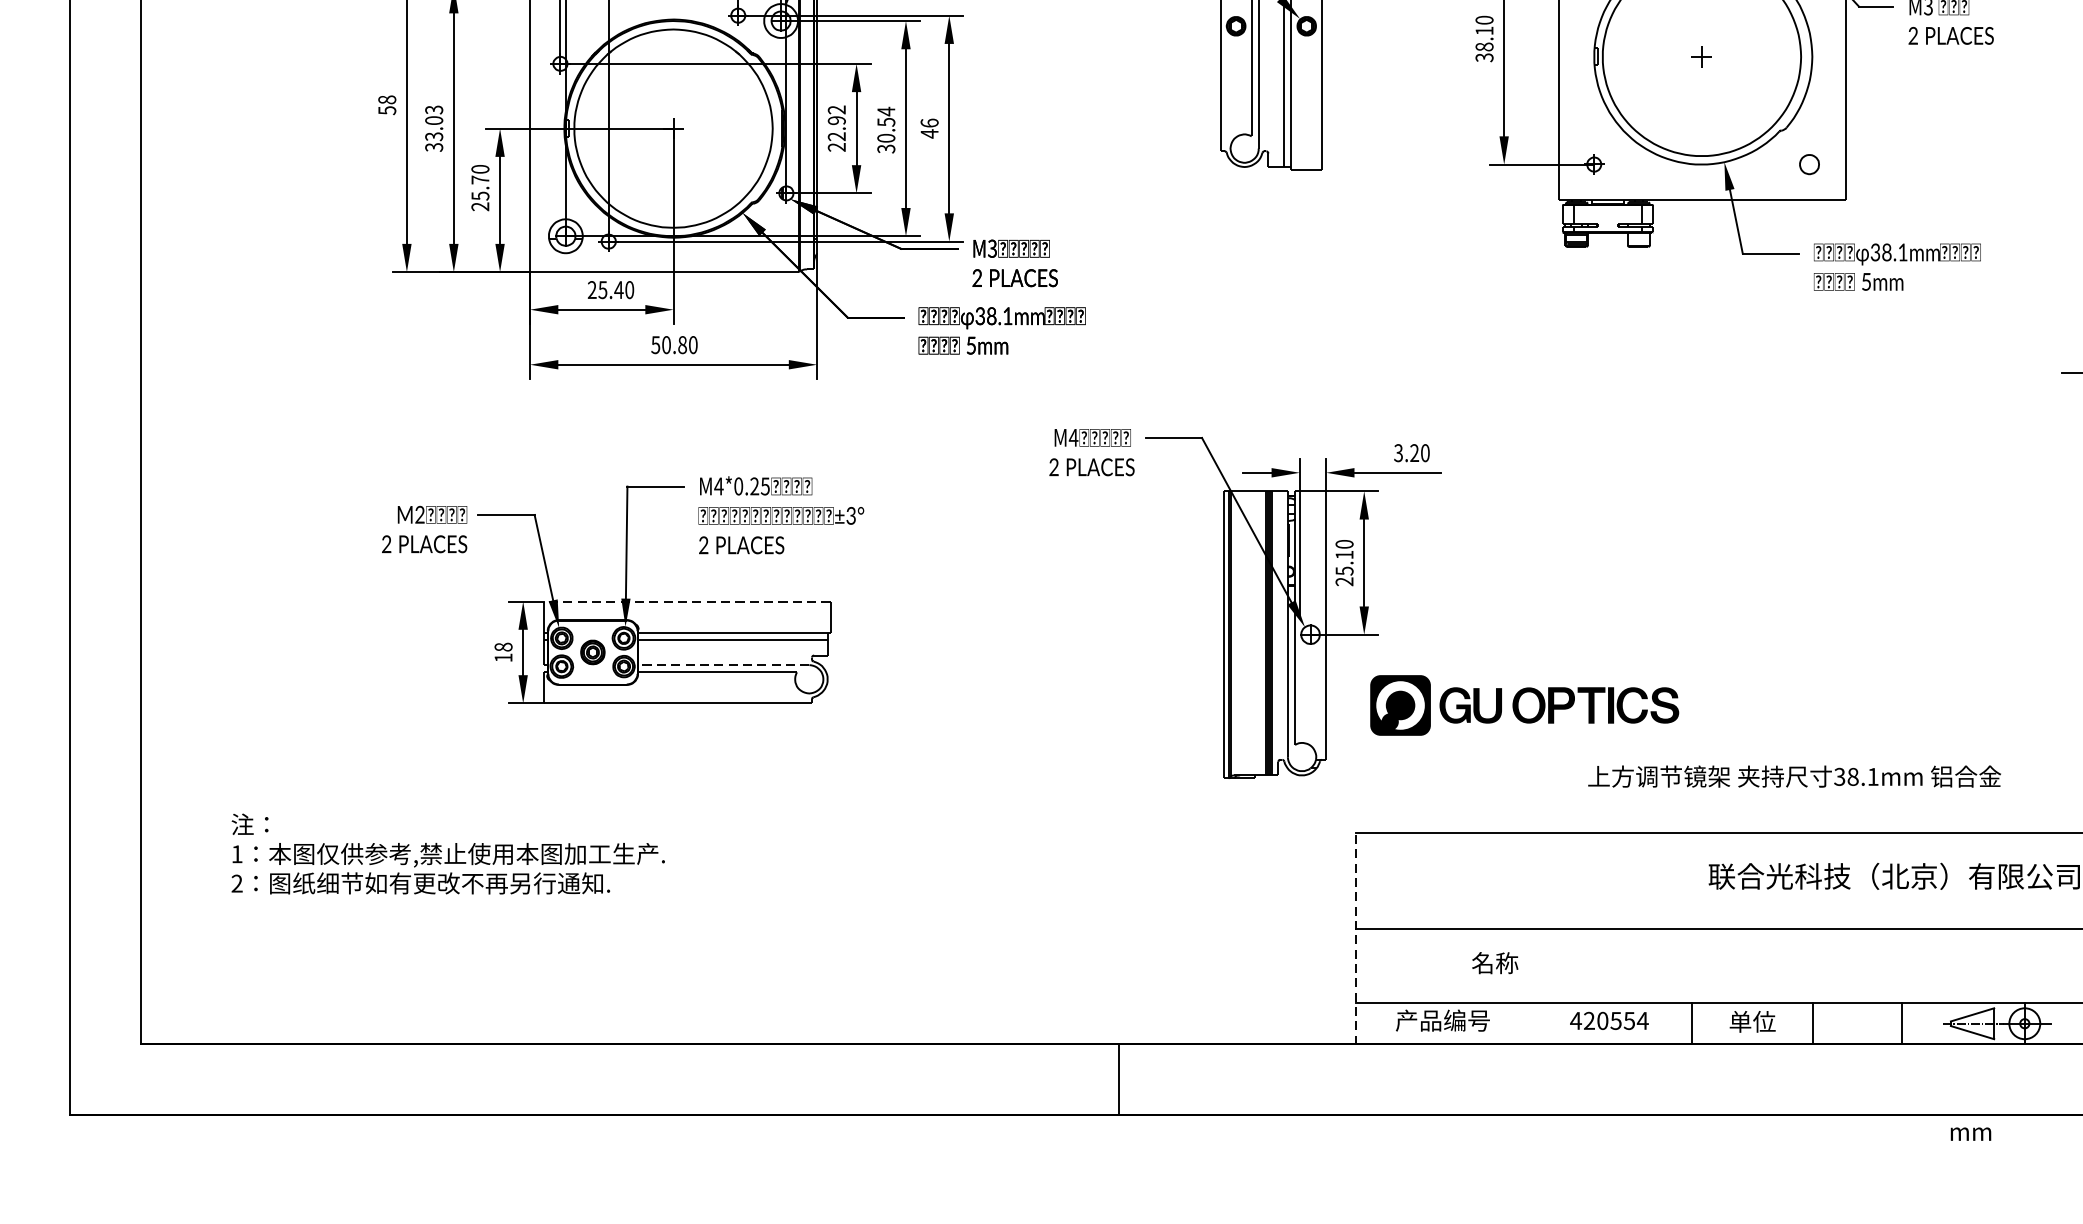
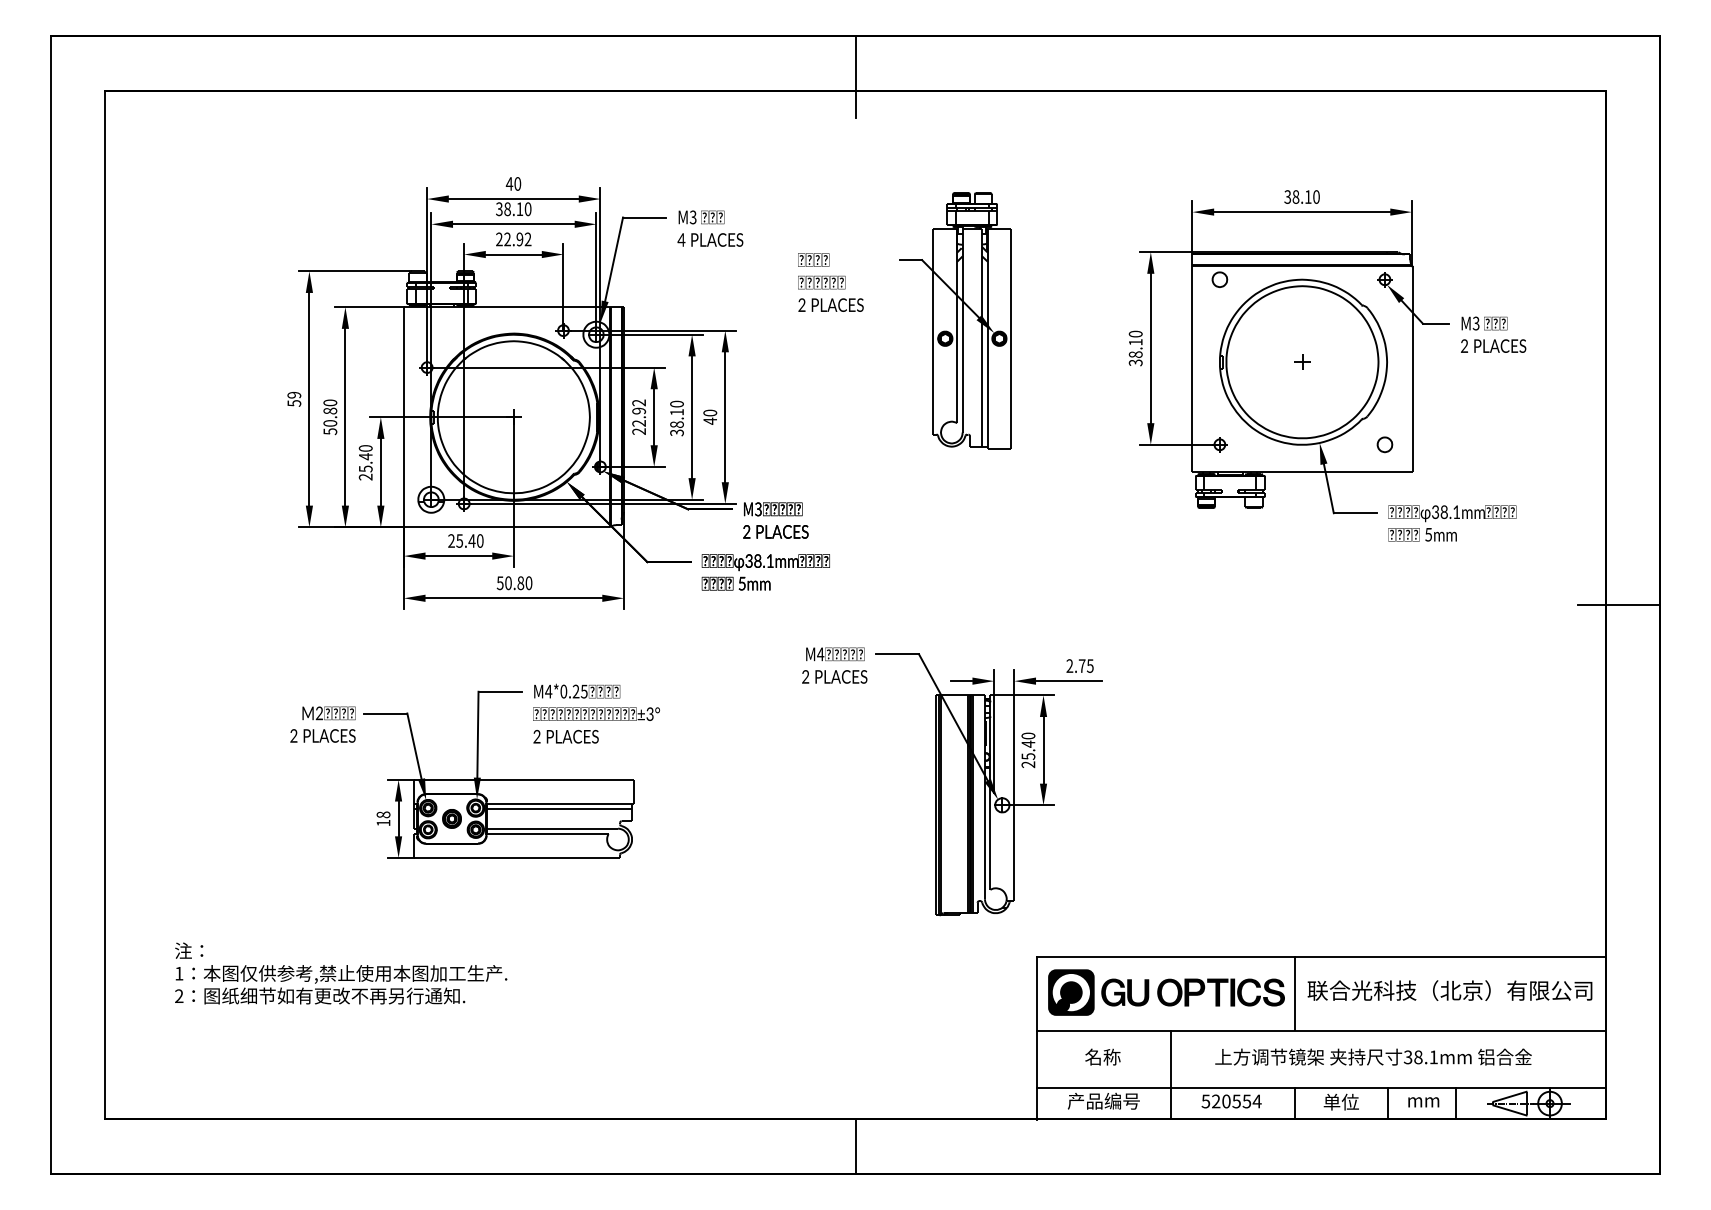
text: (387, 98) -> (294, 394), 58 -> 59
text: (928, 122) -> (709, 412), 46 -> 40
text: (885, 123) -> (676, 413), 30.54 -> 38.10
text: (434, 127) -> (330, 416), 33.03 -> 50.80
text: (480, 179) -> (365, 456), 25.70 -> 25.40
text: (1411, 452) -> (1079, 665), 3.20 -> 2.75
text: (1344, 554) -> (1028, 743), 25.10 -> 25.40
line: (686, 601) -> (523, 779), dashed -> solid
line: (723, 664) -> (552, 828), dashed -> solid
part: (1524, 705) -> (1166, 992), moved
text: (1794, 775) -> (1373, 1056), moved
line: (1691, 880) -> (1294, 993), added
line: (1355, 938) -> (1036, 1038), dashed -> solid
text: (1494, 962) -> (1102, 1056), moved
line: (1529, 987) -> (1170, 1075), added
text: (1575, 1020) -> (1205, 1101), 420554 -> 520554
text: (1970, 1134) -> (1423, 1102), moved

